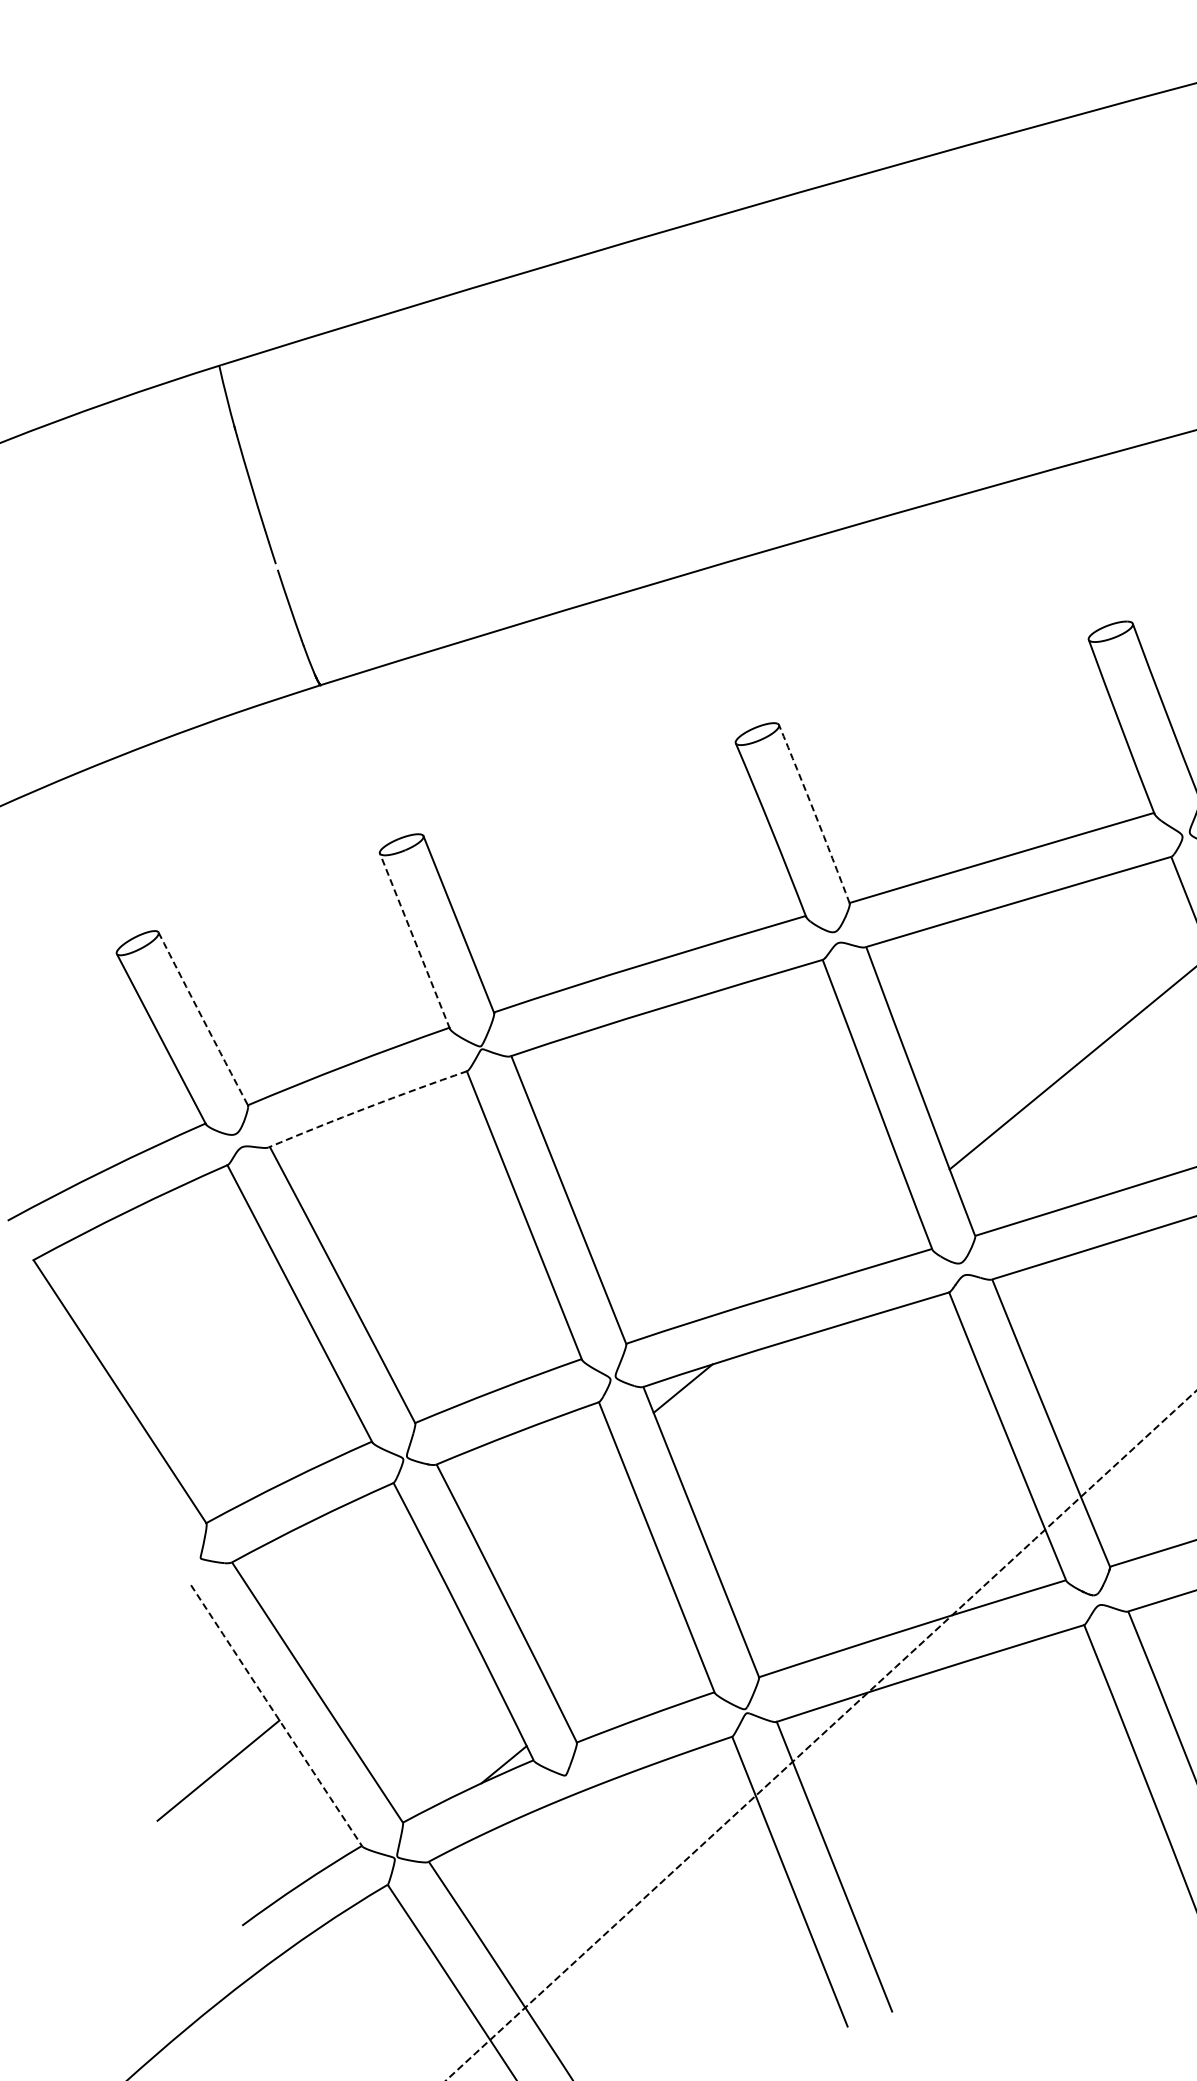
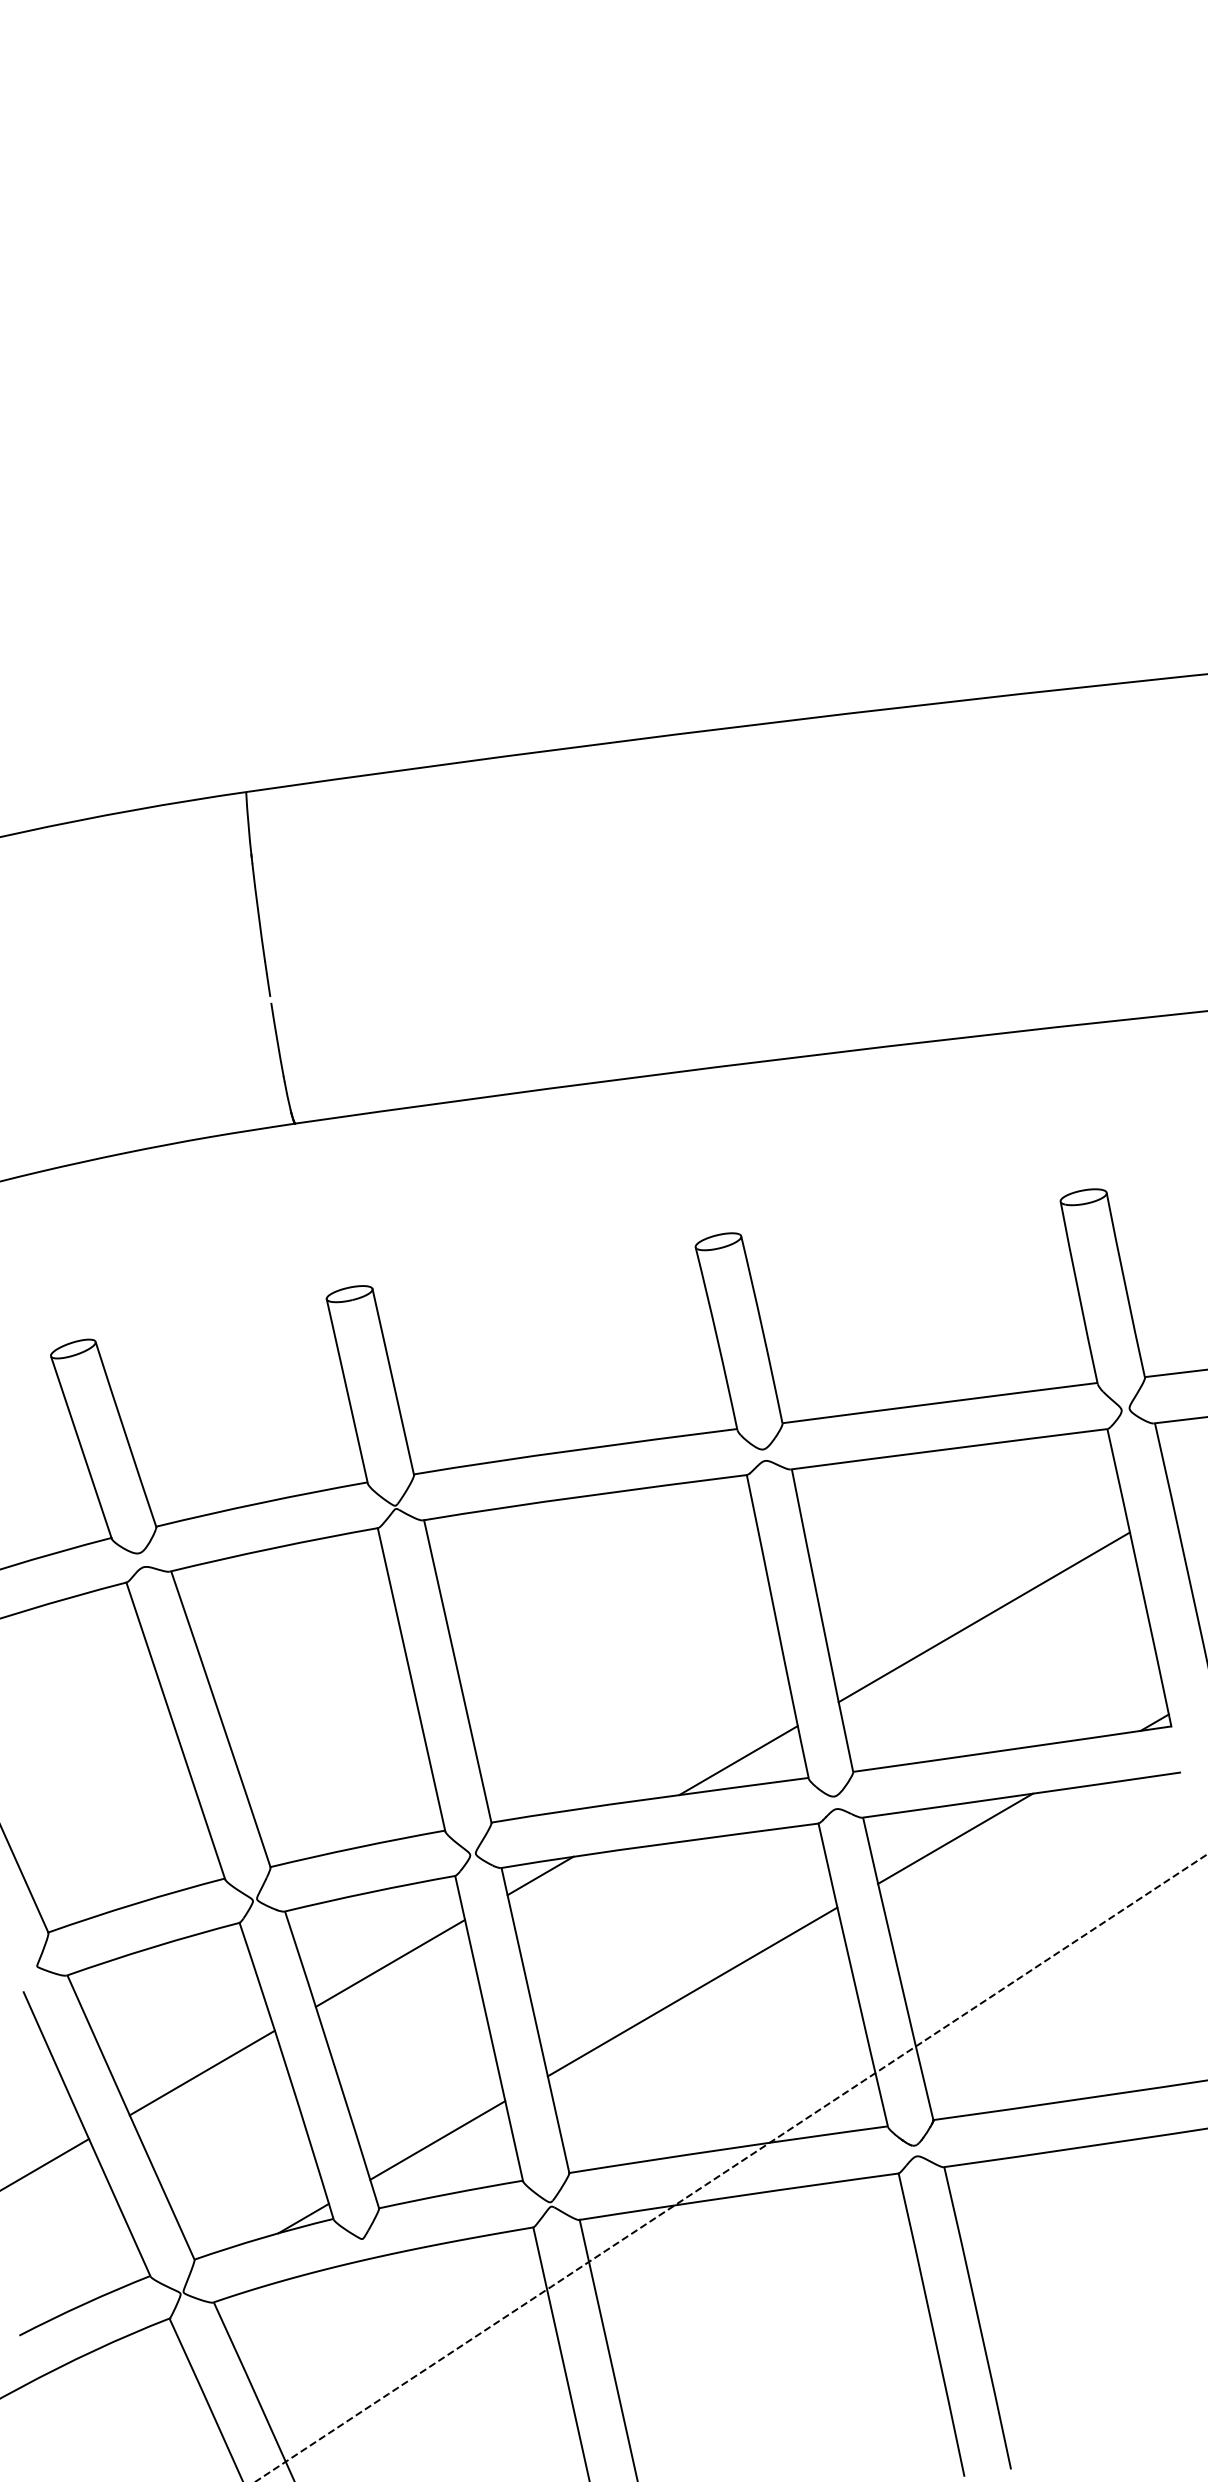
arc: (814, 813) -> (762, 1329), dashed -> solid
line: (415, 941) -> (347, 1391), dashed -> solid
arc: (202, 1019) -> (125, 1434), dashed -> solid
arc: (367, 1108) -> (273, 1548), dashed -> solid
line: (860, 1242) -> (738, 1760), added
line: (1086, 1285) -> (955, 1838), added
line: (851, 1478) -> (692, 1991), added
line: (548, 1498) -> (390, 1962), added
line: (379, 1636) -> (201, 2072), added
line: (623, 1666) -> (437, 2140), added
arc: (276, 1716) -> (86, 2134), dashed -> solid

